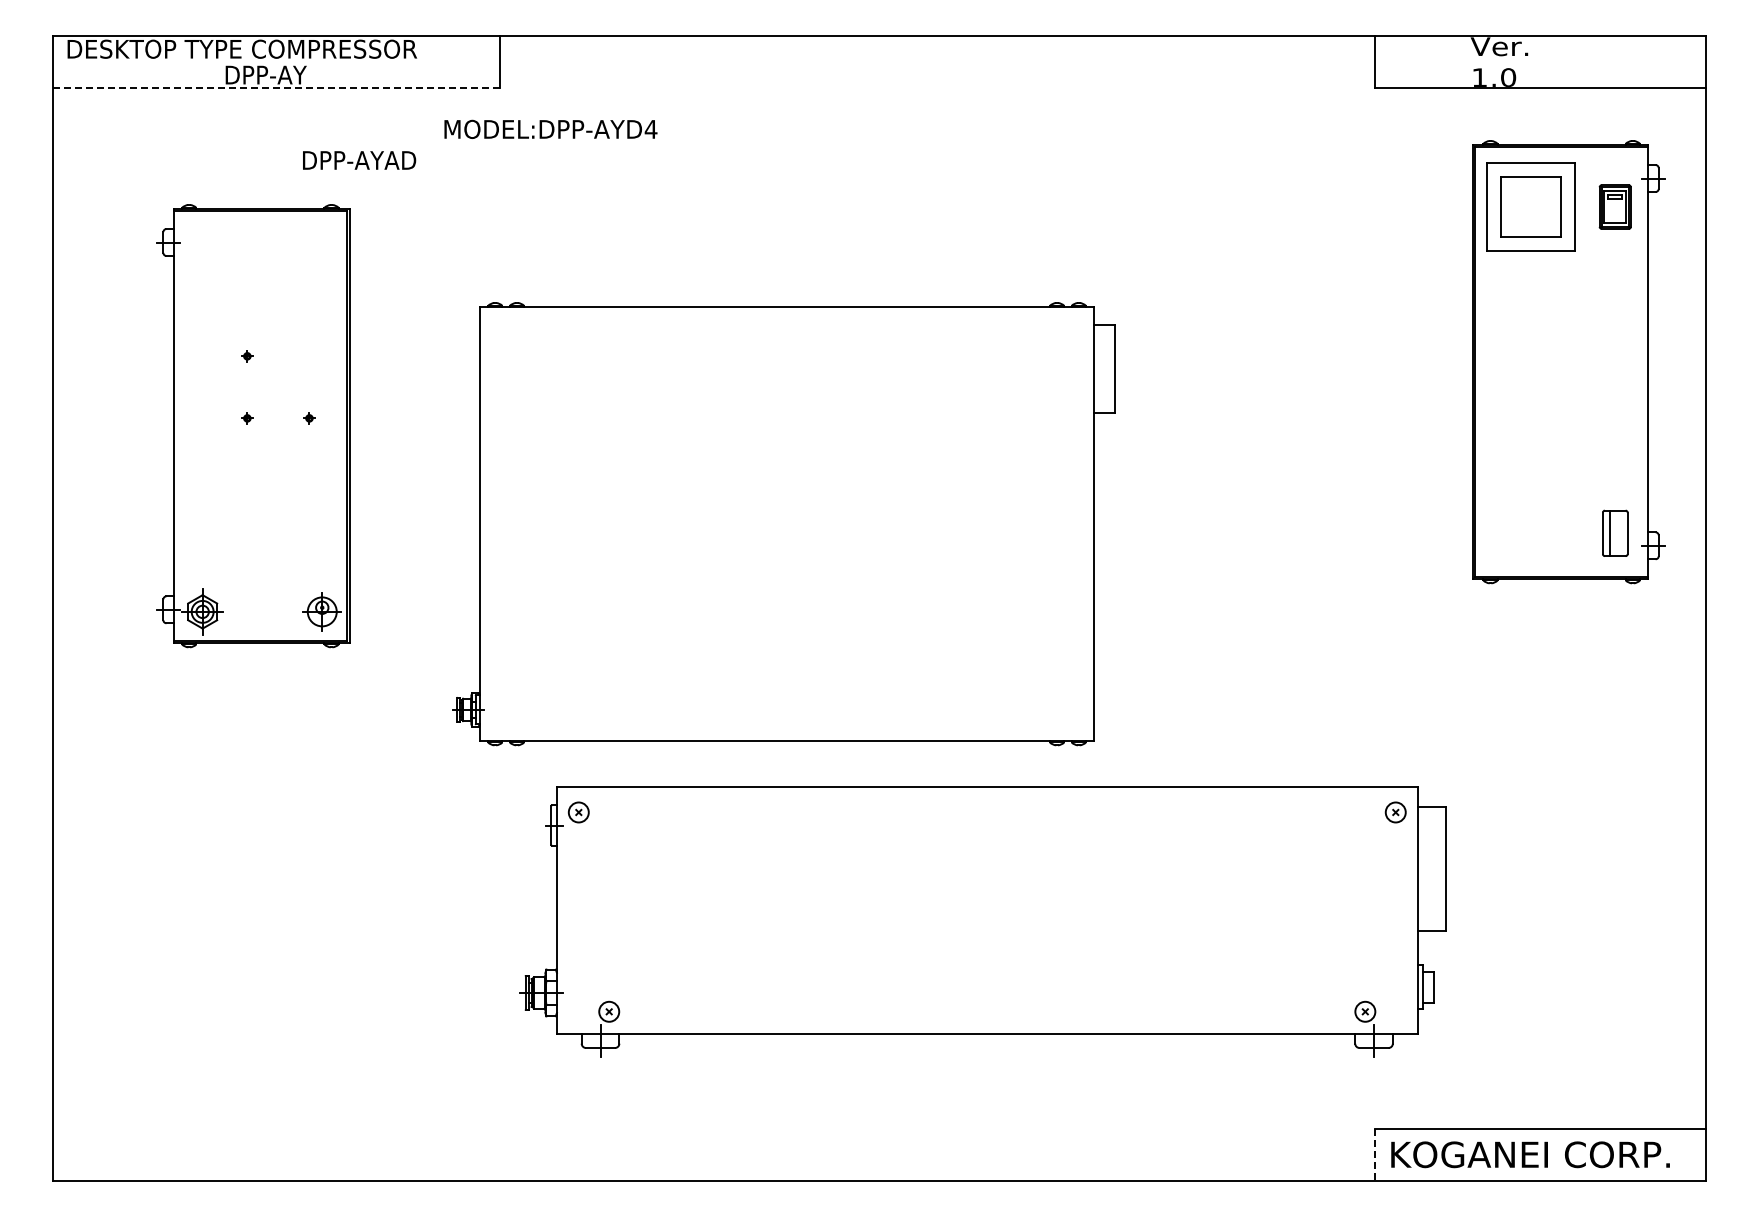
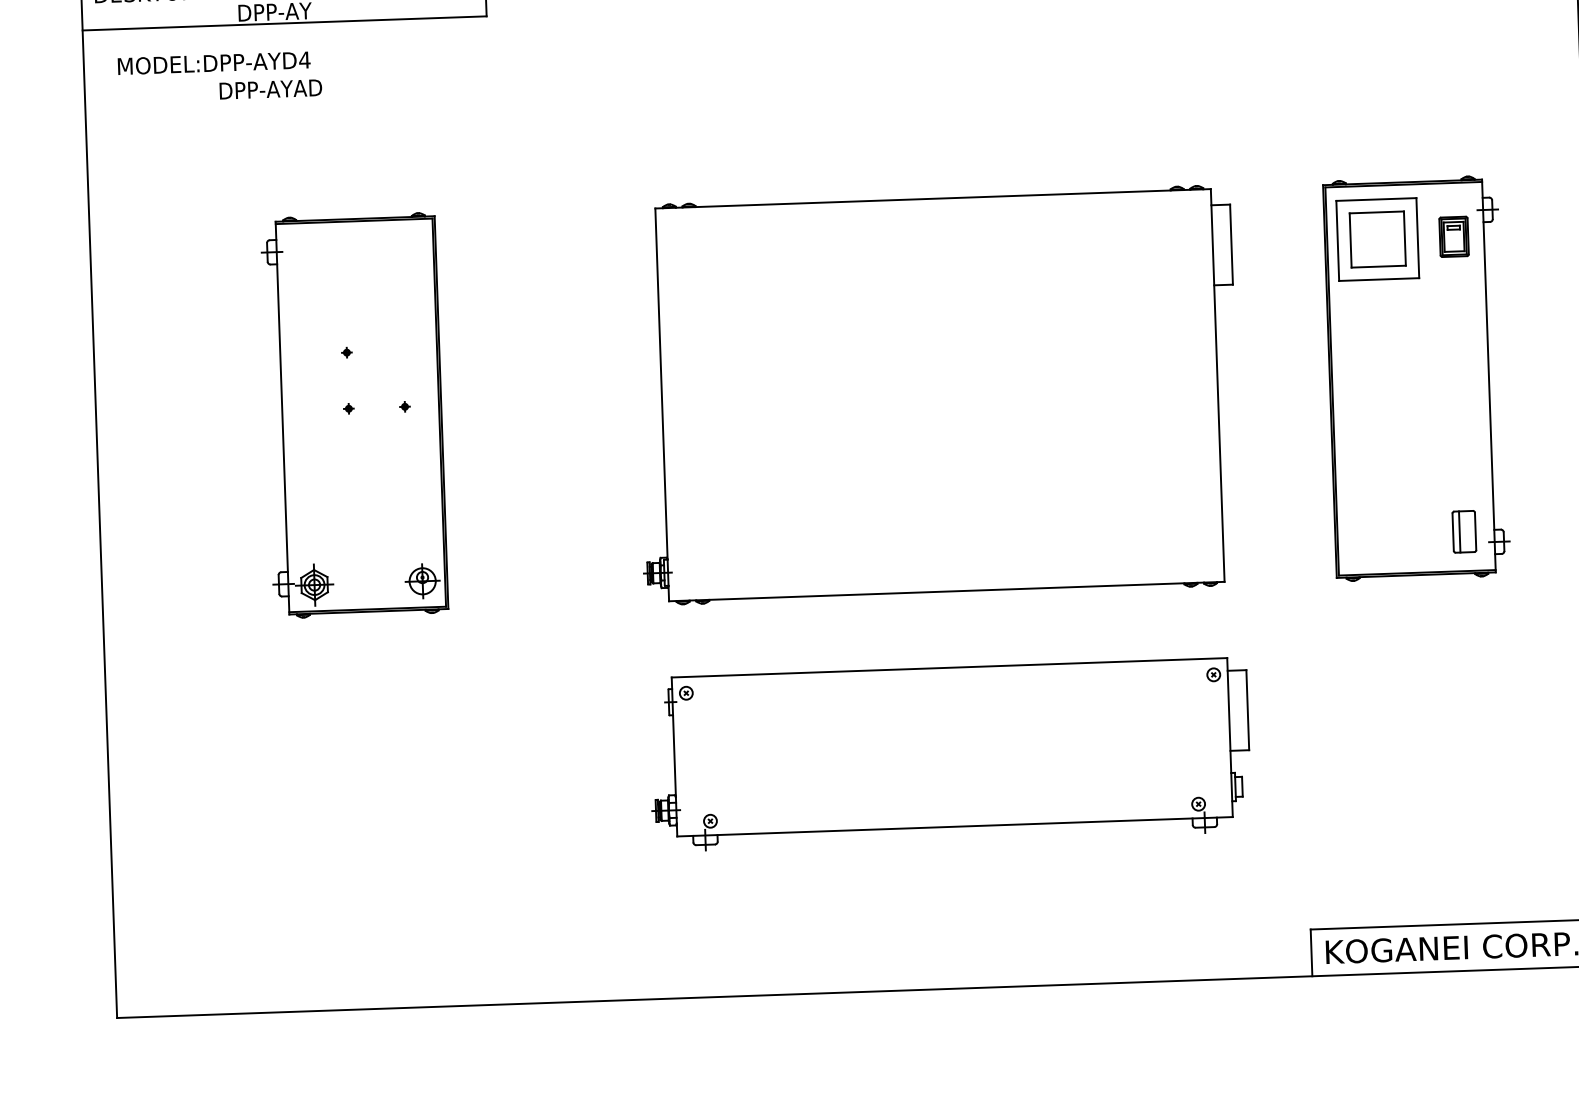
line: (275, 88) -> (283, 23), dashed -> solid
text: (550, 128) -> (213, 62), moved
text: (359, 160) -> (270, 89), moved
part: (1568, 362) -> (1416, 378), moved
part: (253, 426) -> (354, 415), moved
part: (783, 524) -> (936, 395), moved
part: (982, 921) -> (949, 754), size x0.71
line: (1375, 1154) -> (1311, 952), dashed -> solid

